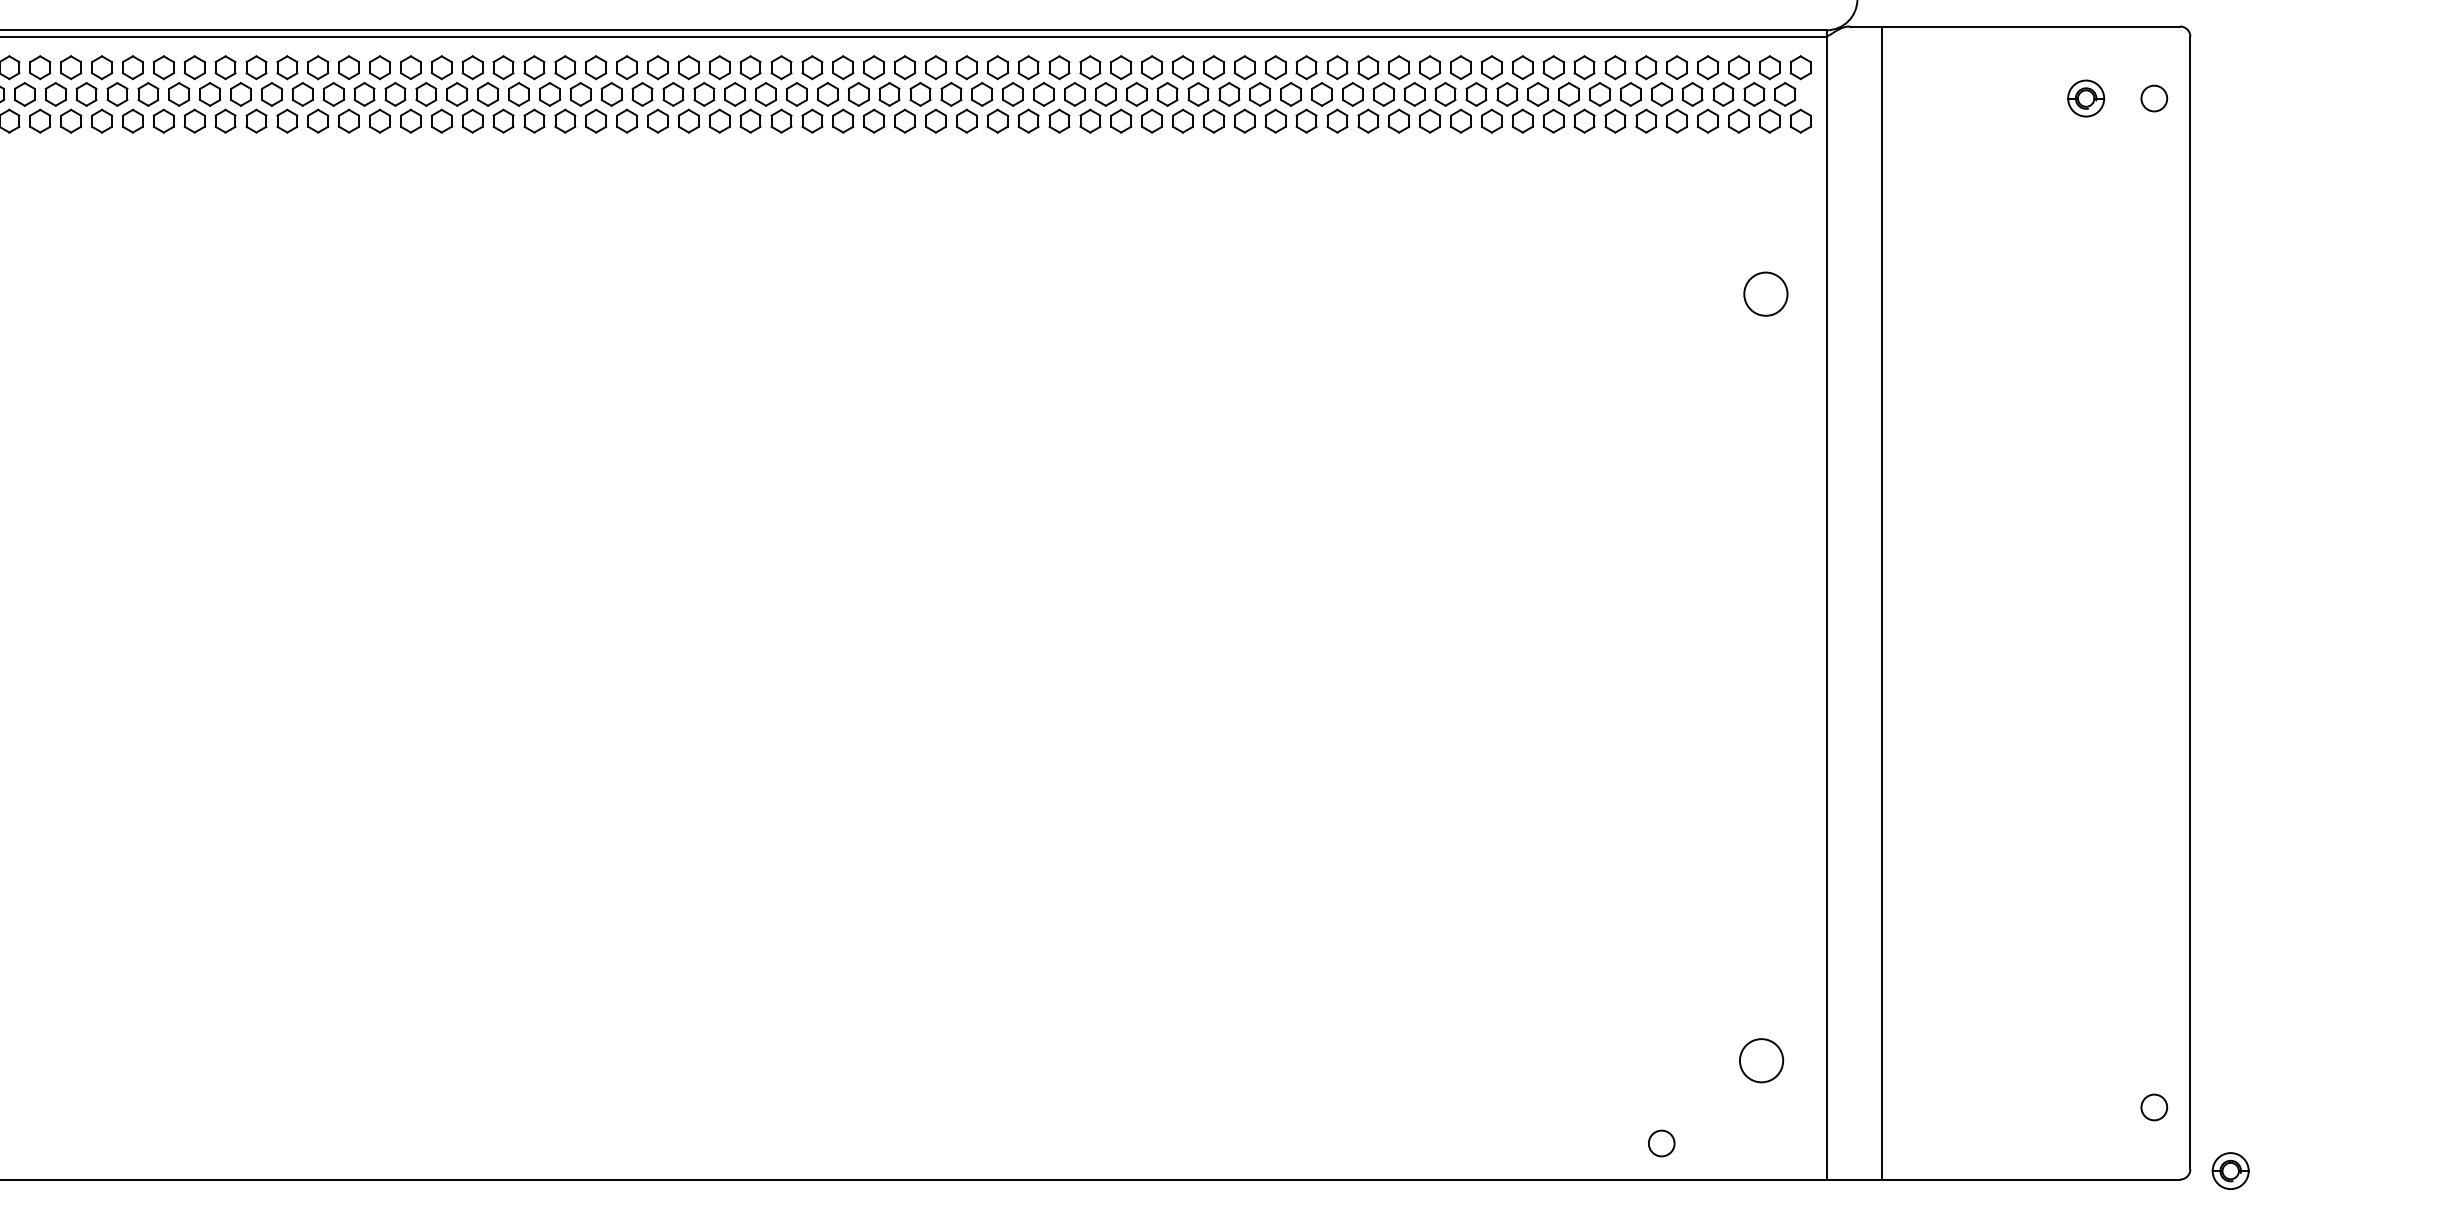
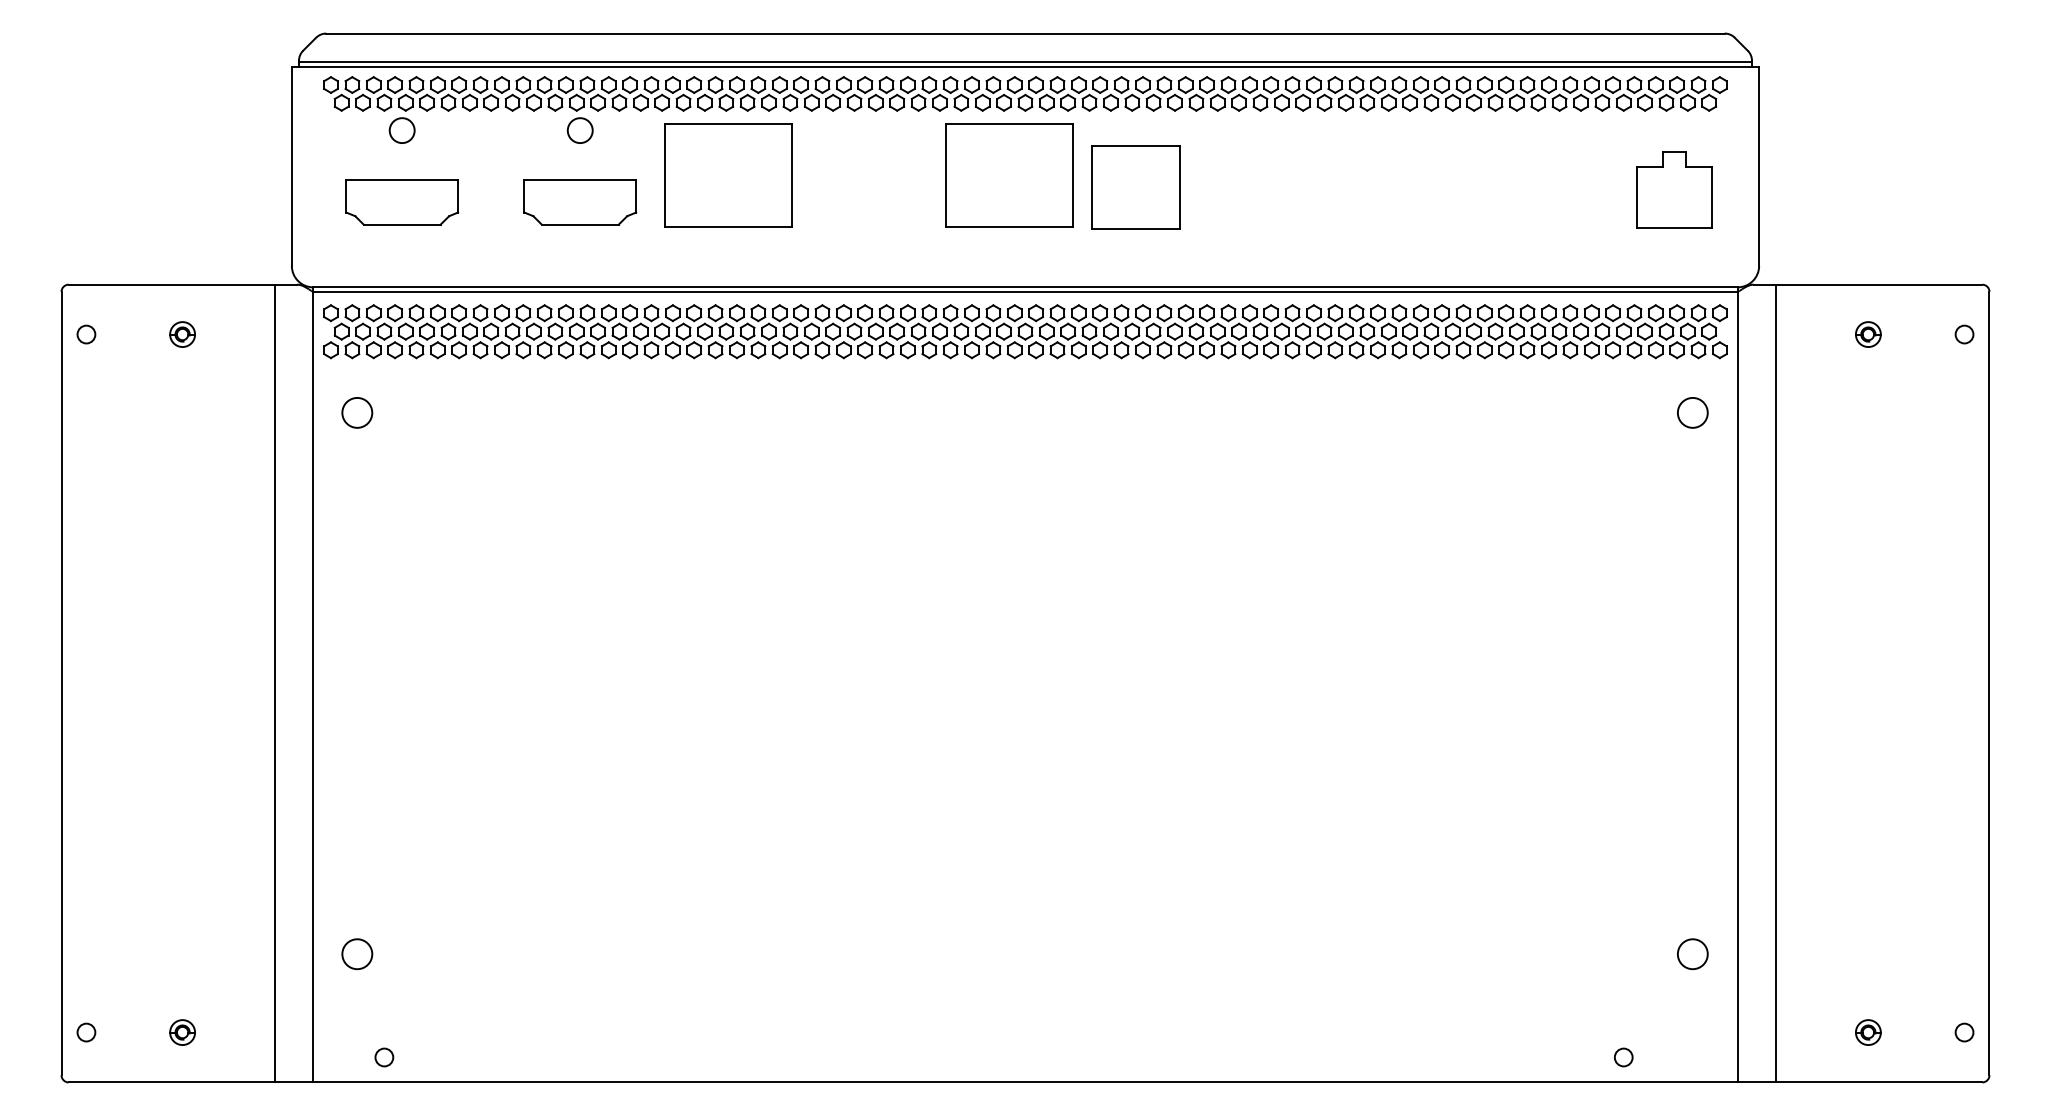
part: (2086, 98) -> (1868, 334), moved
circle: (1765, 293) -> (1692, 412), moved
circle: (1761, 1061) -> (1692, 954), moved
part: (2230, 1170) -> (1868, 1032), moved

